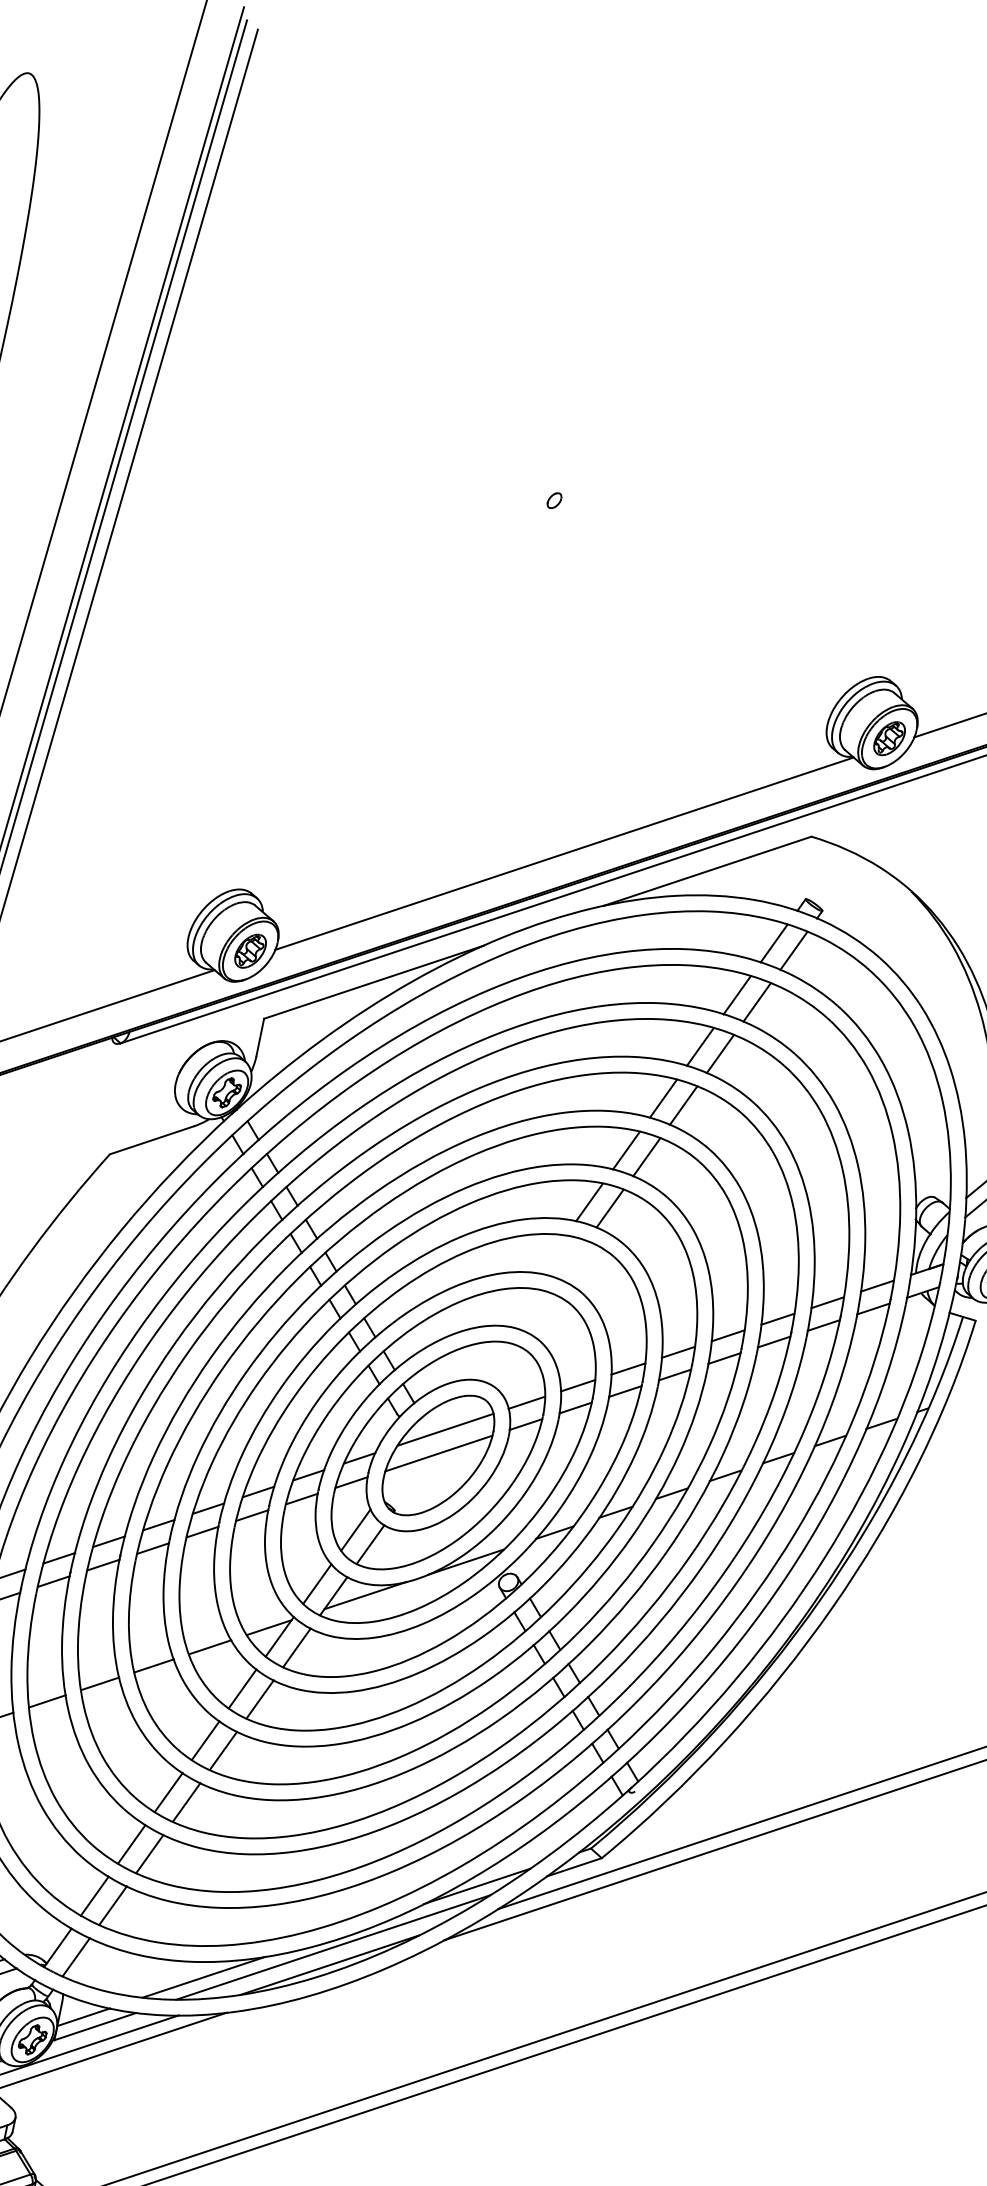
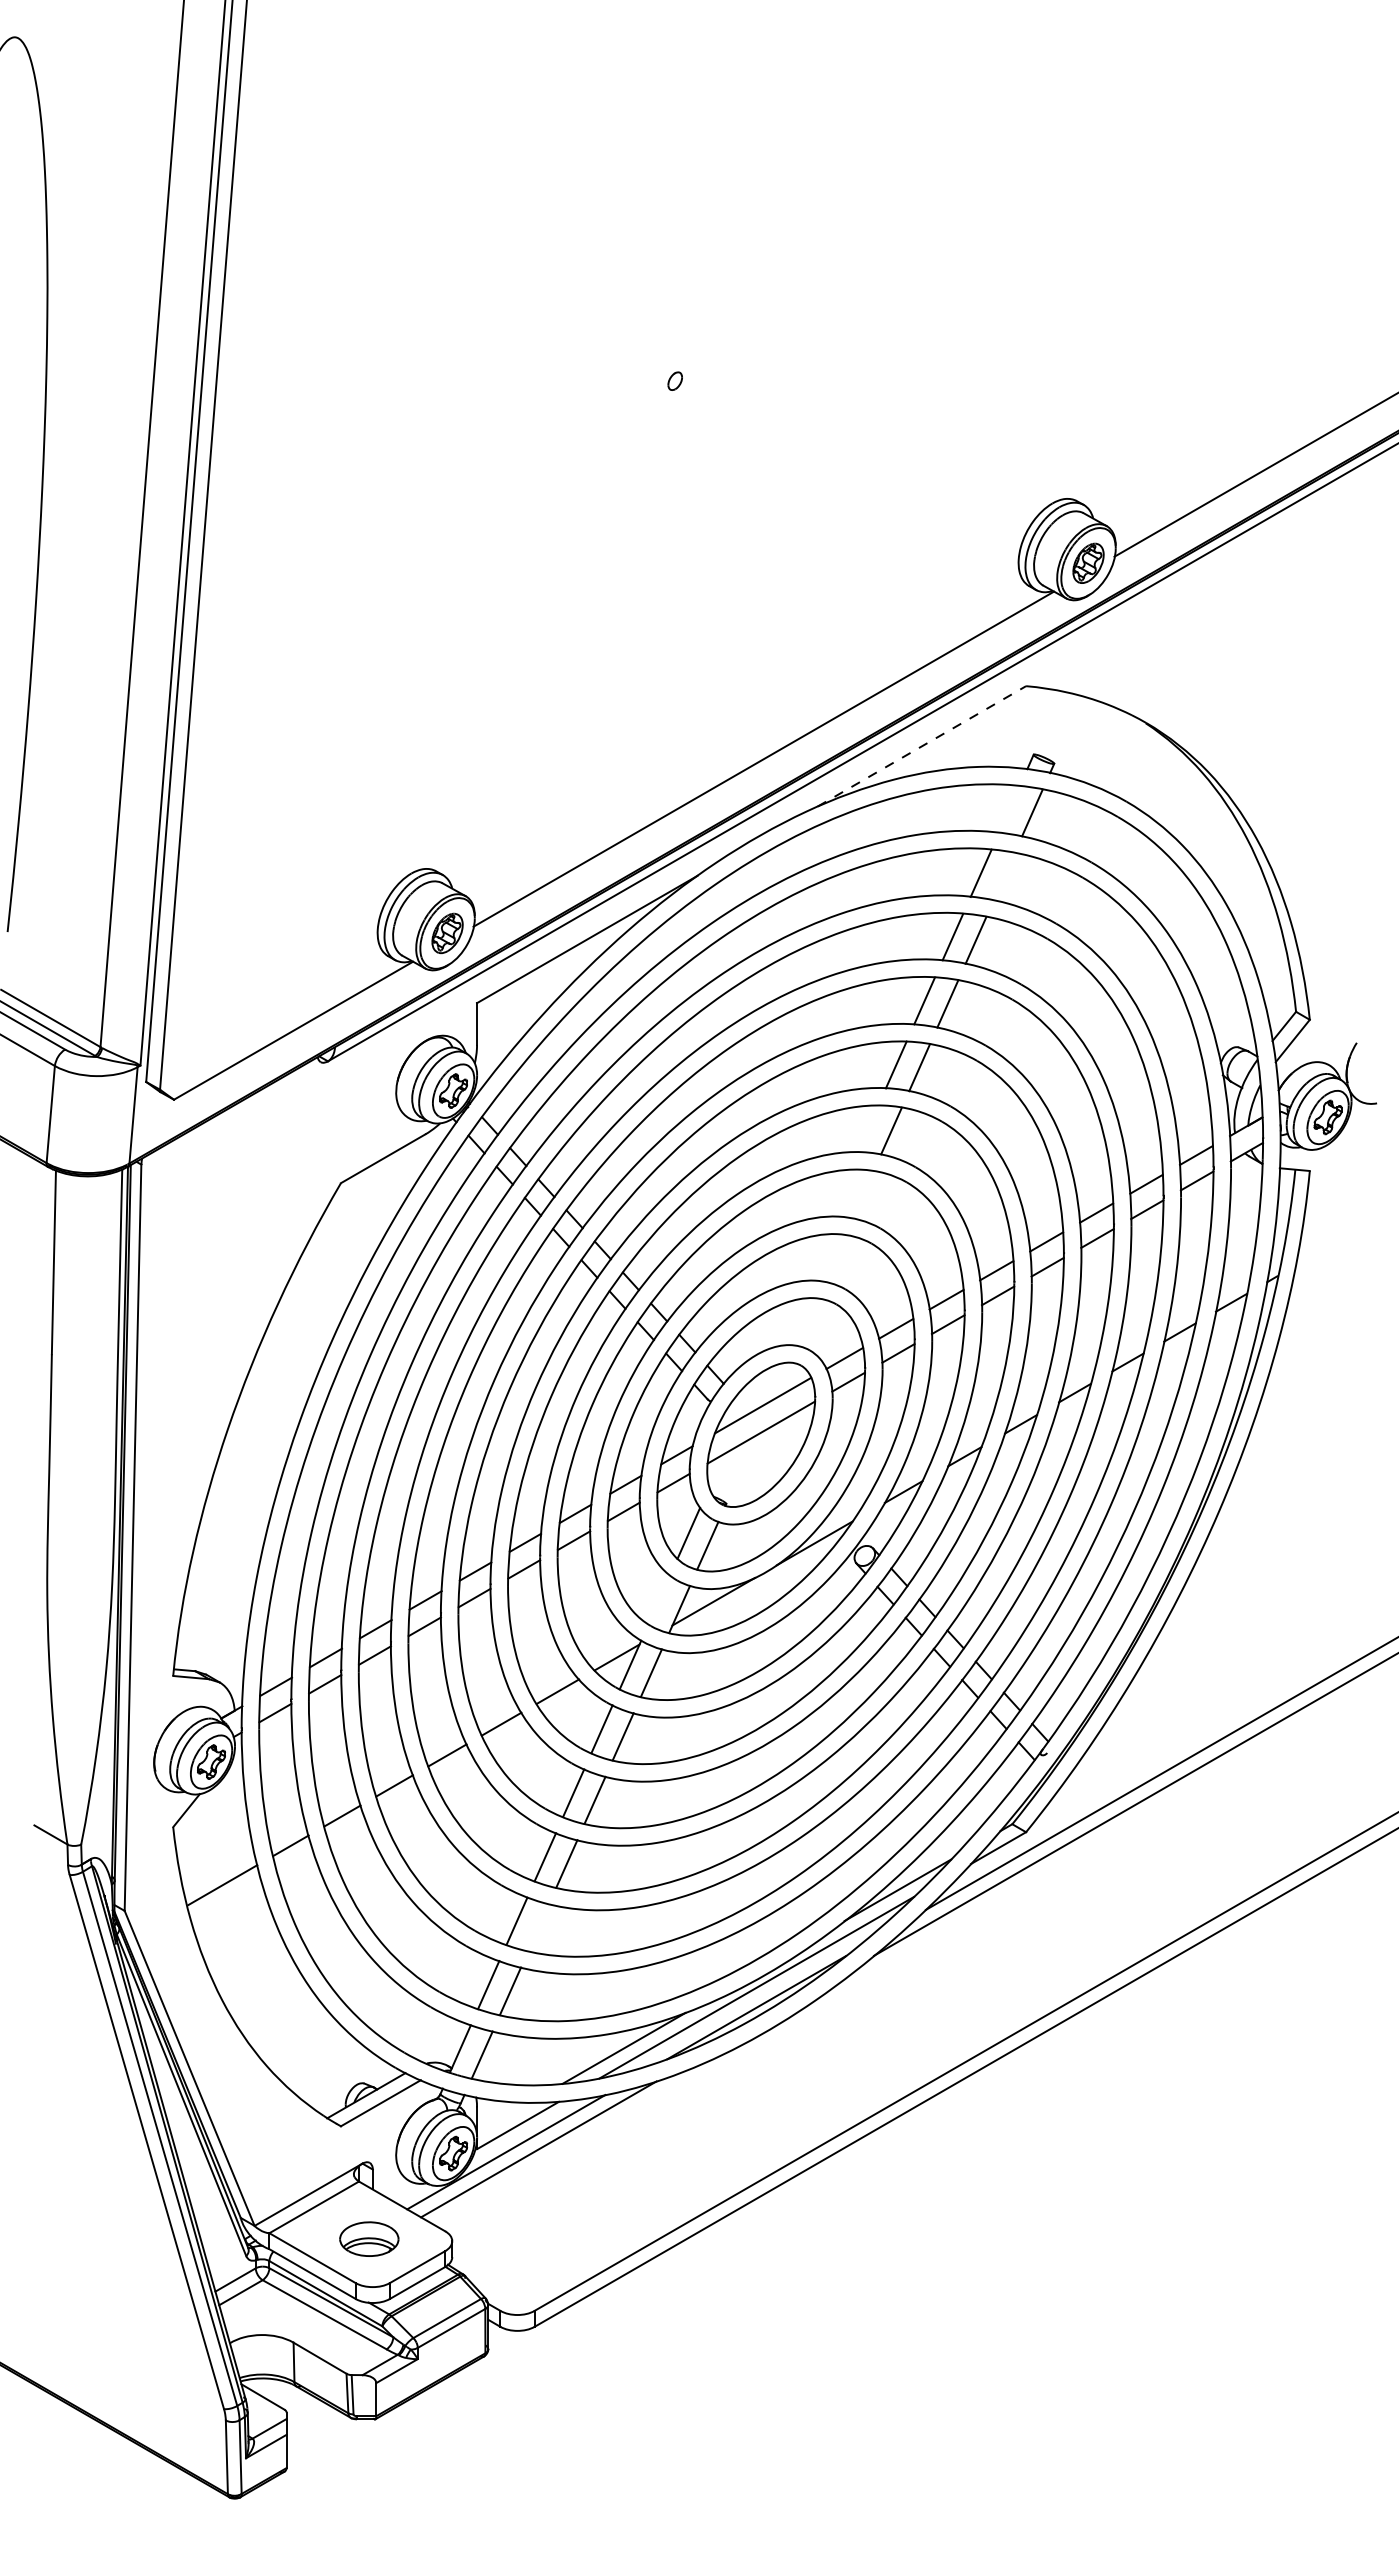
line: (708, 871) -> (922, 746), solid -> dashed
line: (774, 942) -> (1009, 808), removed
line: (756, 1002) -> (1003, 876), removed
line: (589, 1201) -> (867, 1128), removed
line: (317, 1583) -> (659, 1599), removed
line: (149, 1853) -> (538, 1927), removed
line: (83, 2016) -> (503, 2117), removed

